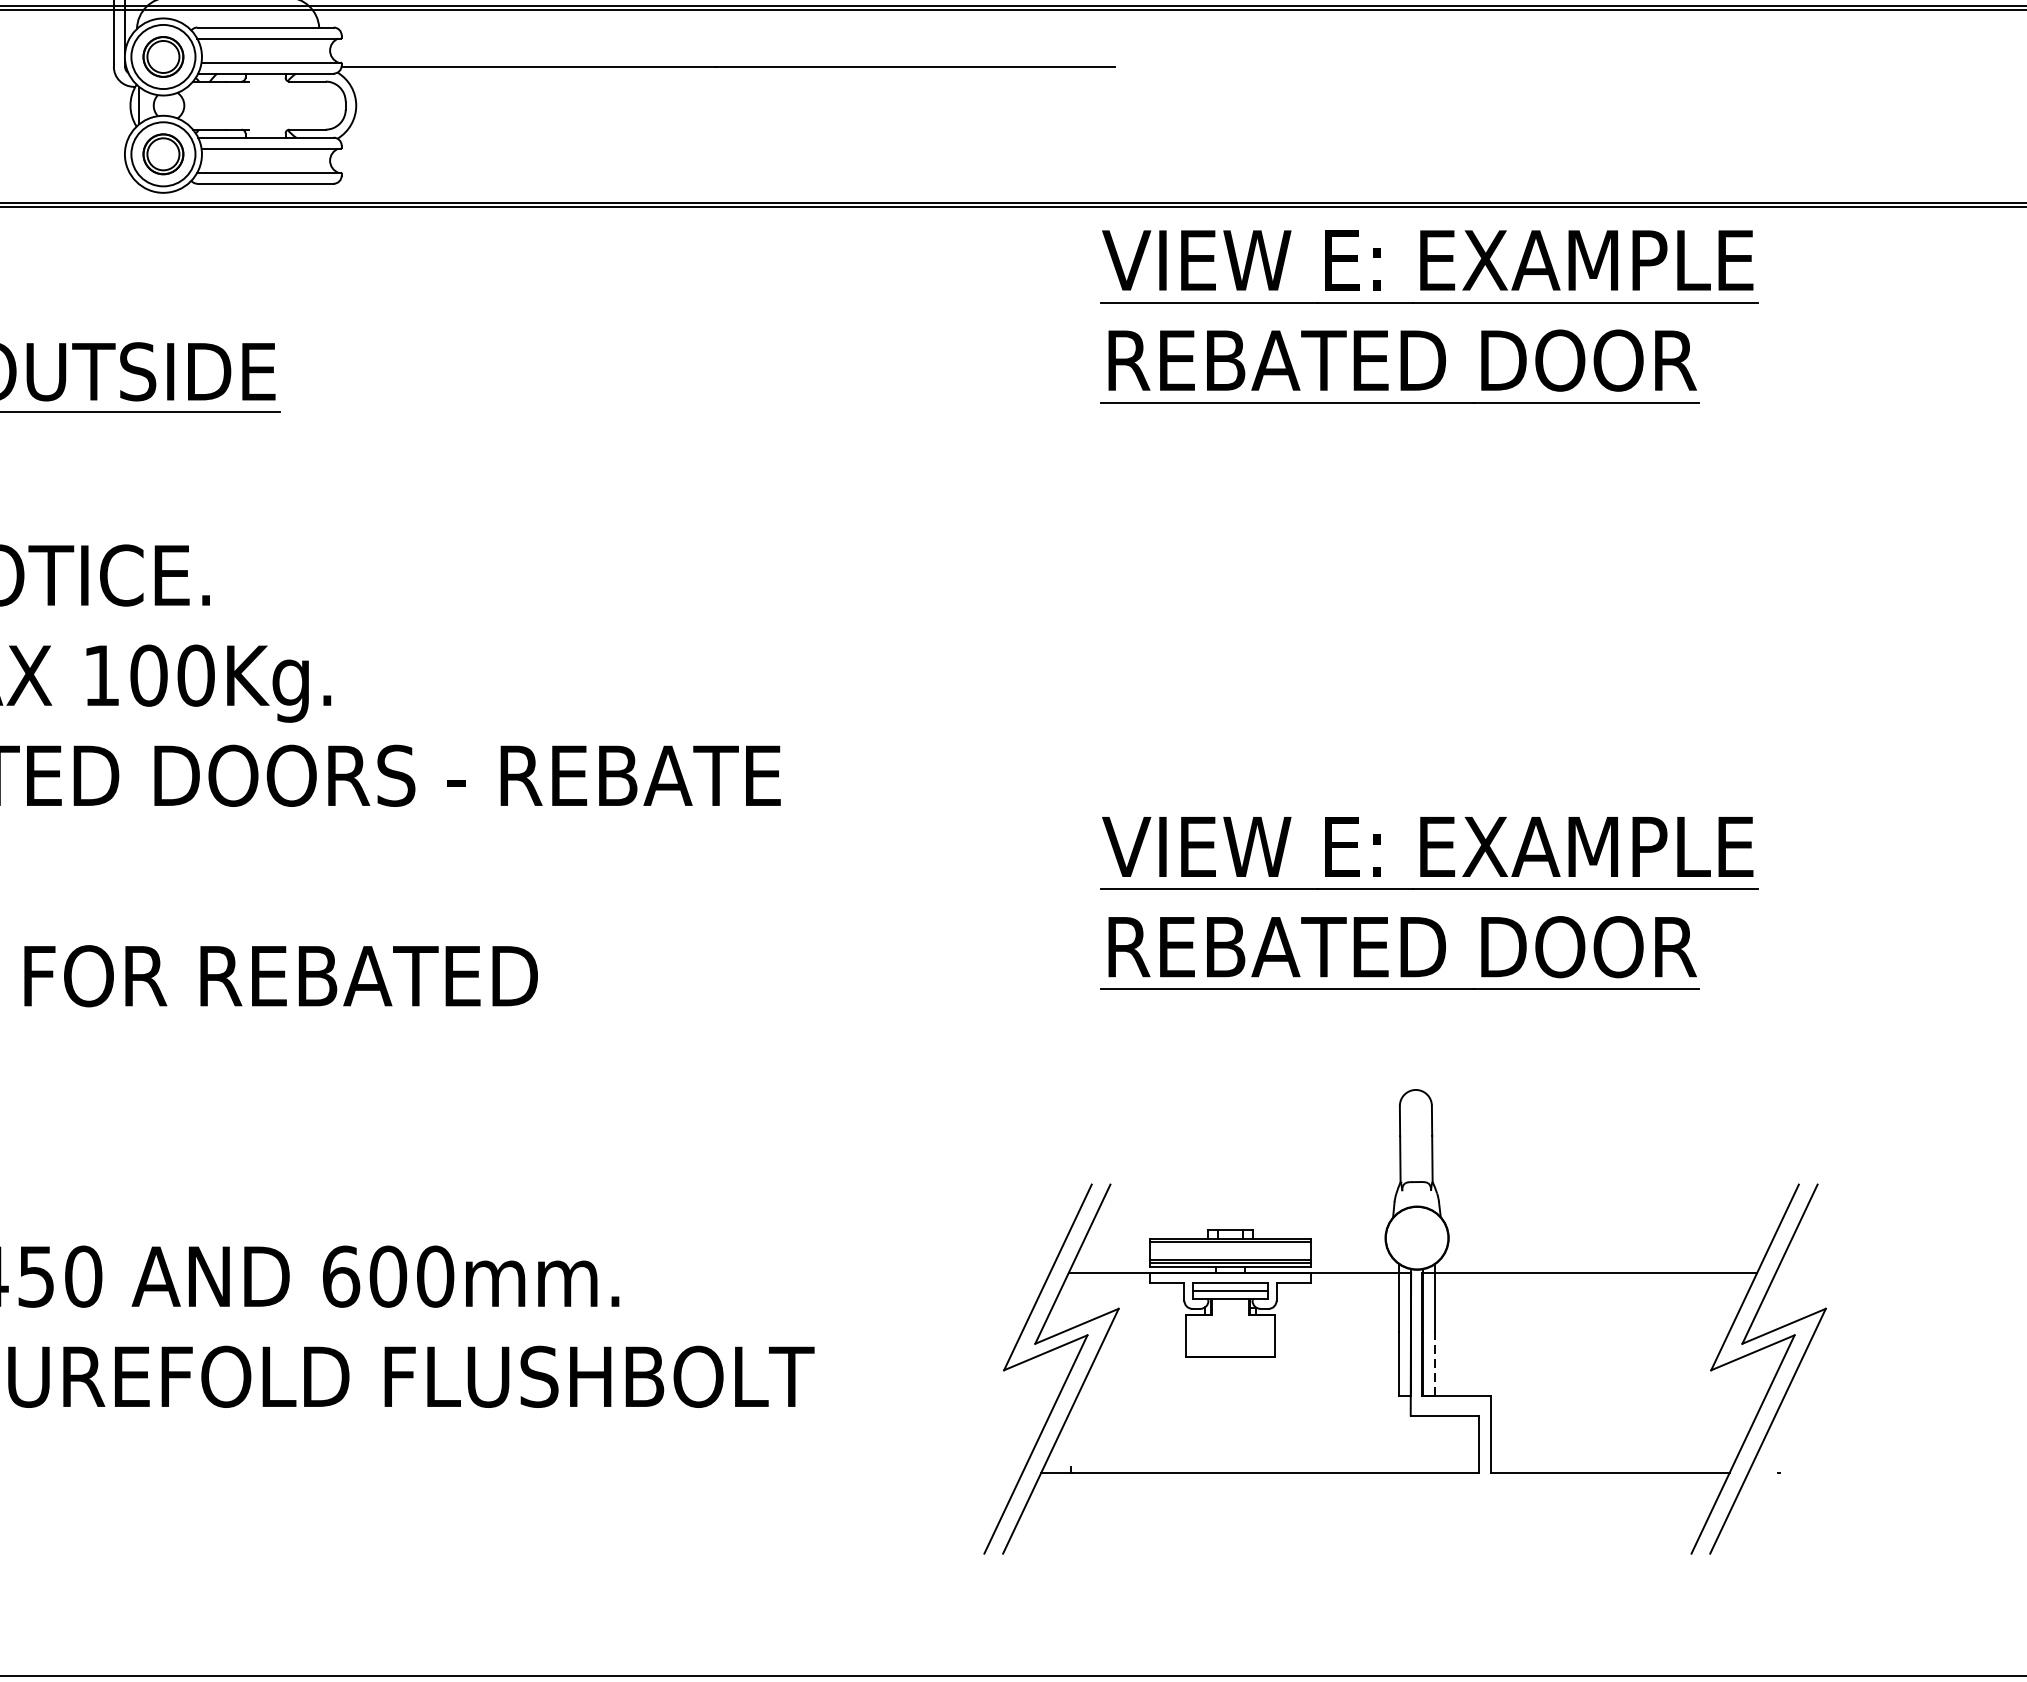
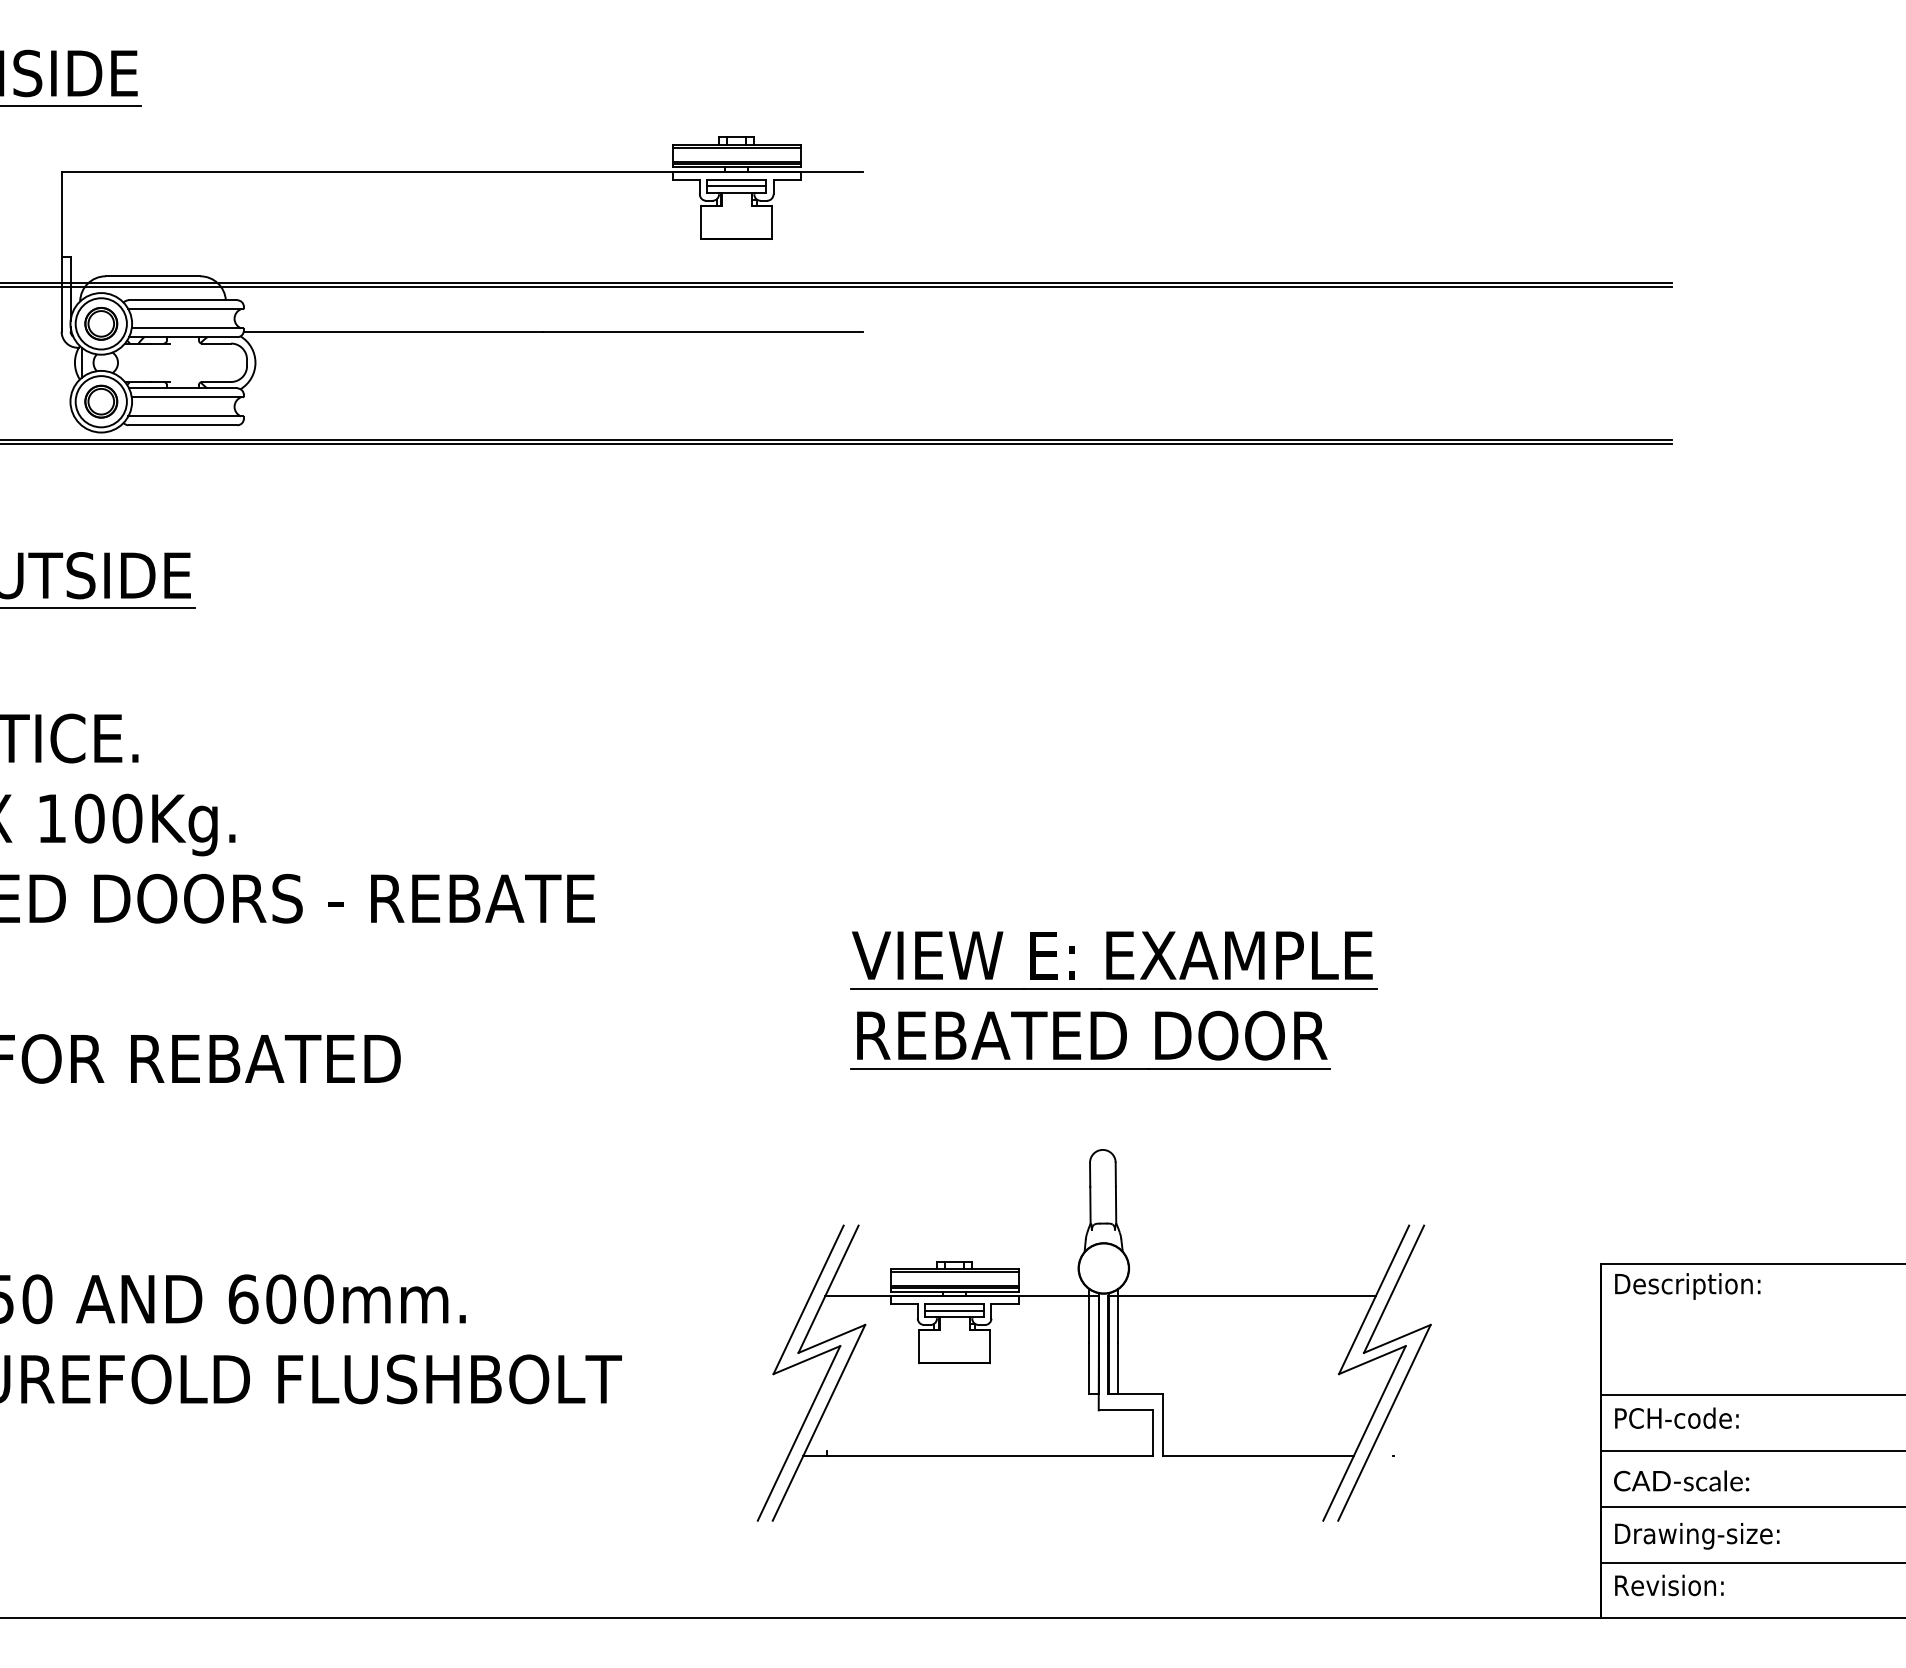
part: (1429, 302) -> (1113, 520), removed
line: (1435, 1363) -> (1118, 1368), dashed -> solid

